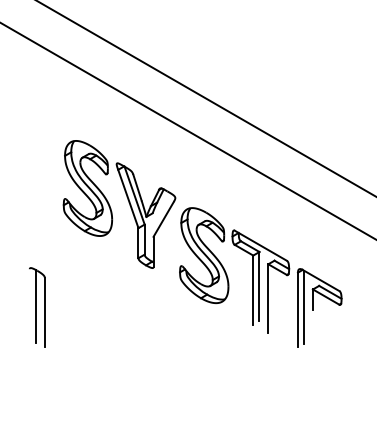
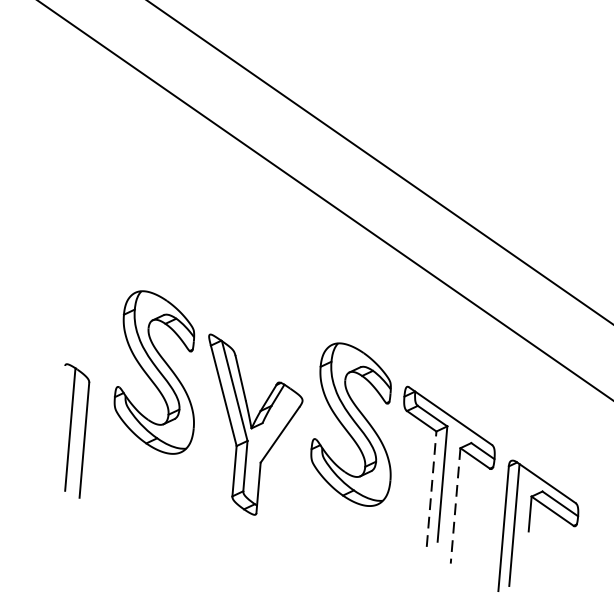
part: (127, 200) -> (222, 398), moved
line: (253, 289) -> (432, 488), solid -> dashed
line: (268, 299) -> (455, 507), solid -> dashed
part: (37, 307) -> (72, 431), moved

